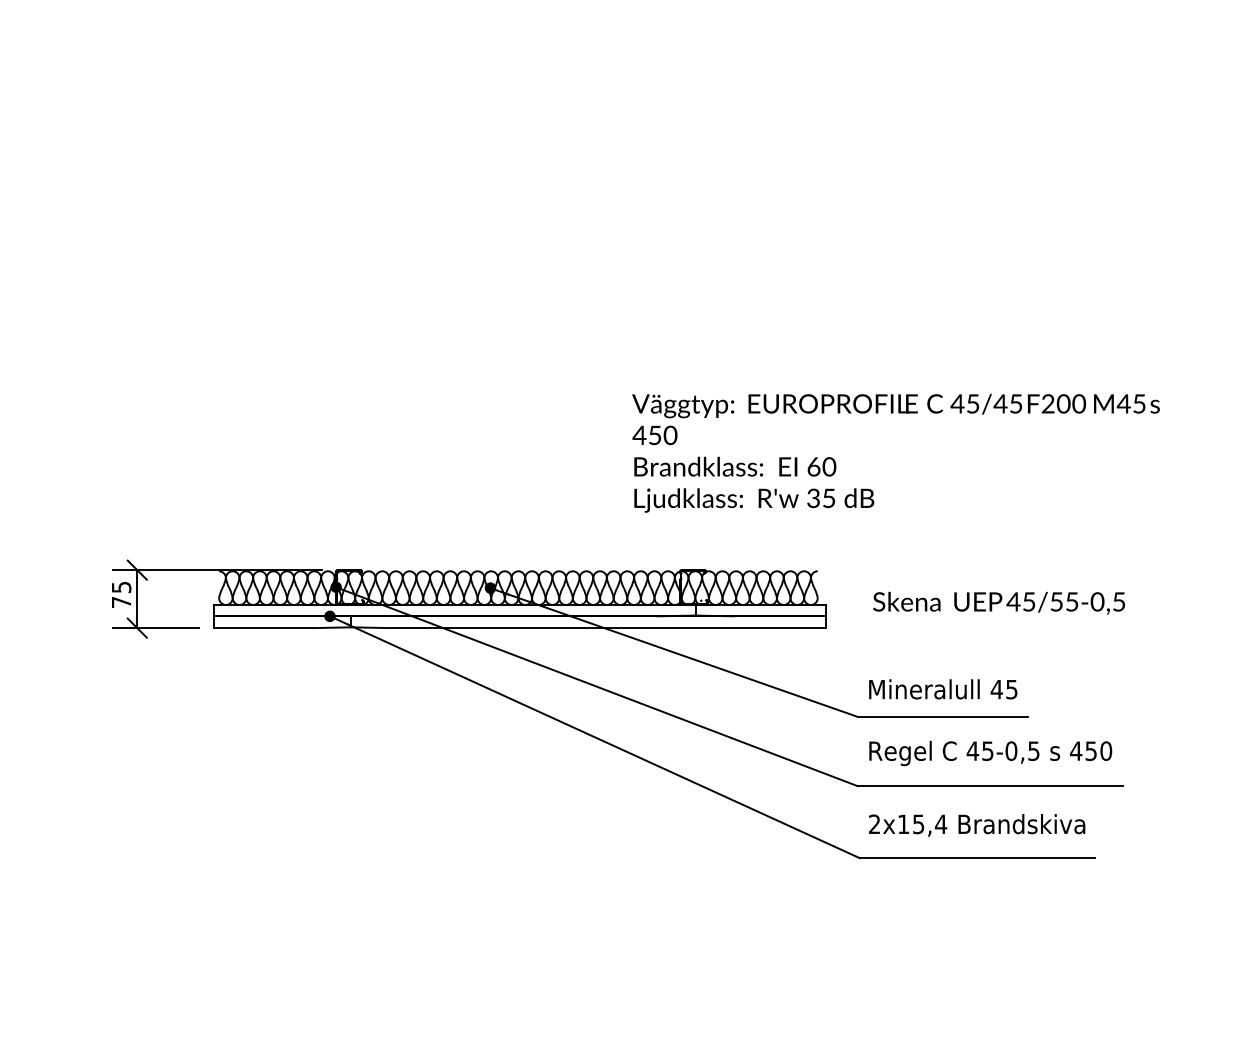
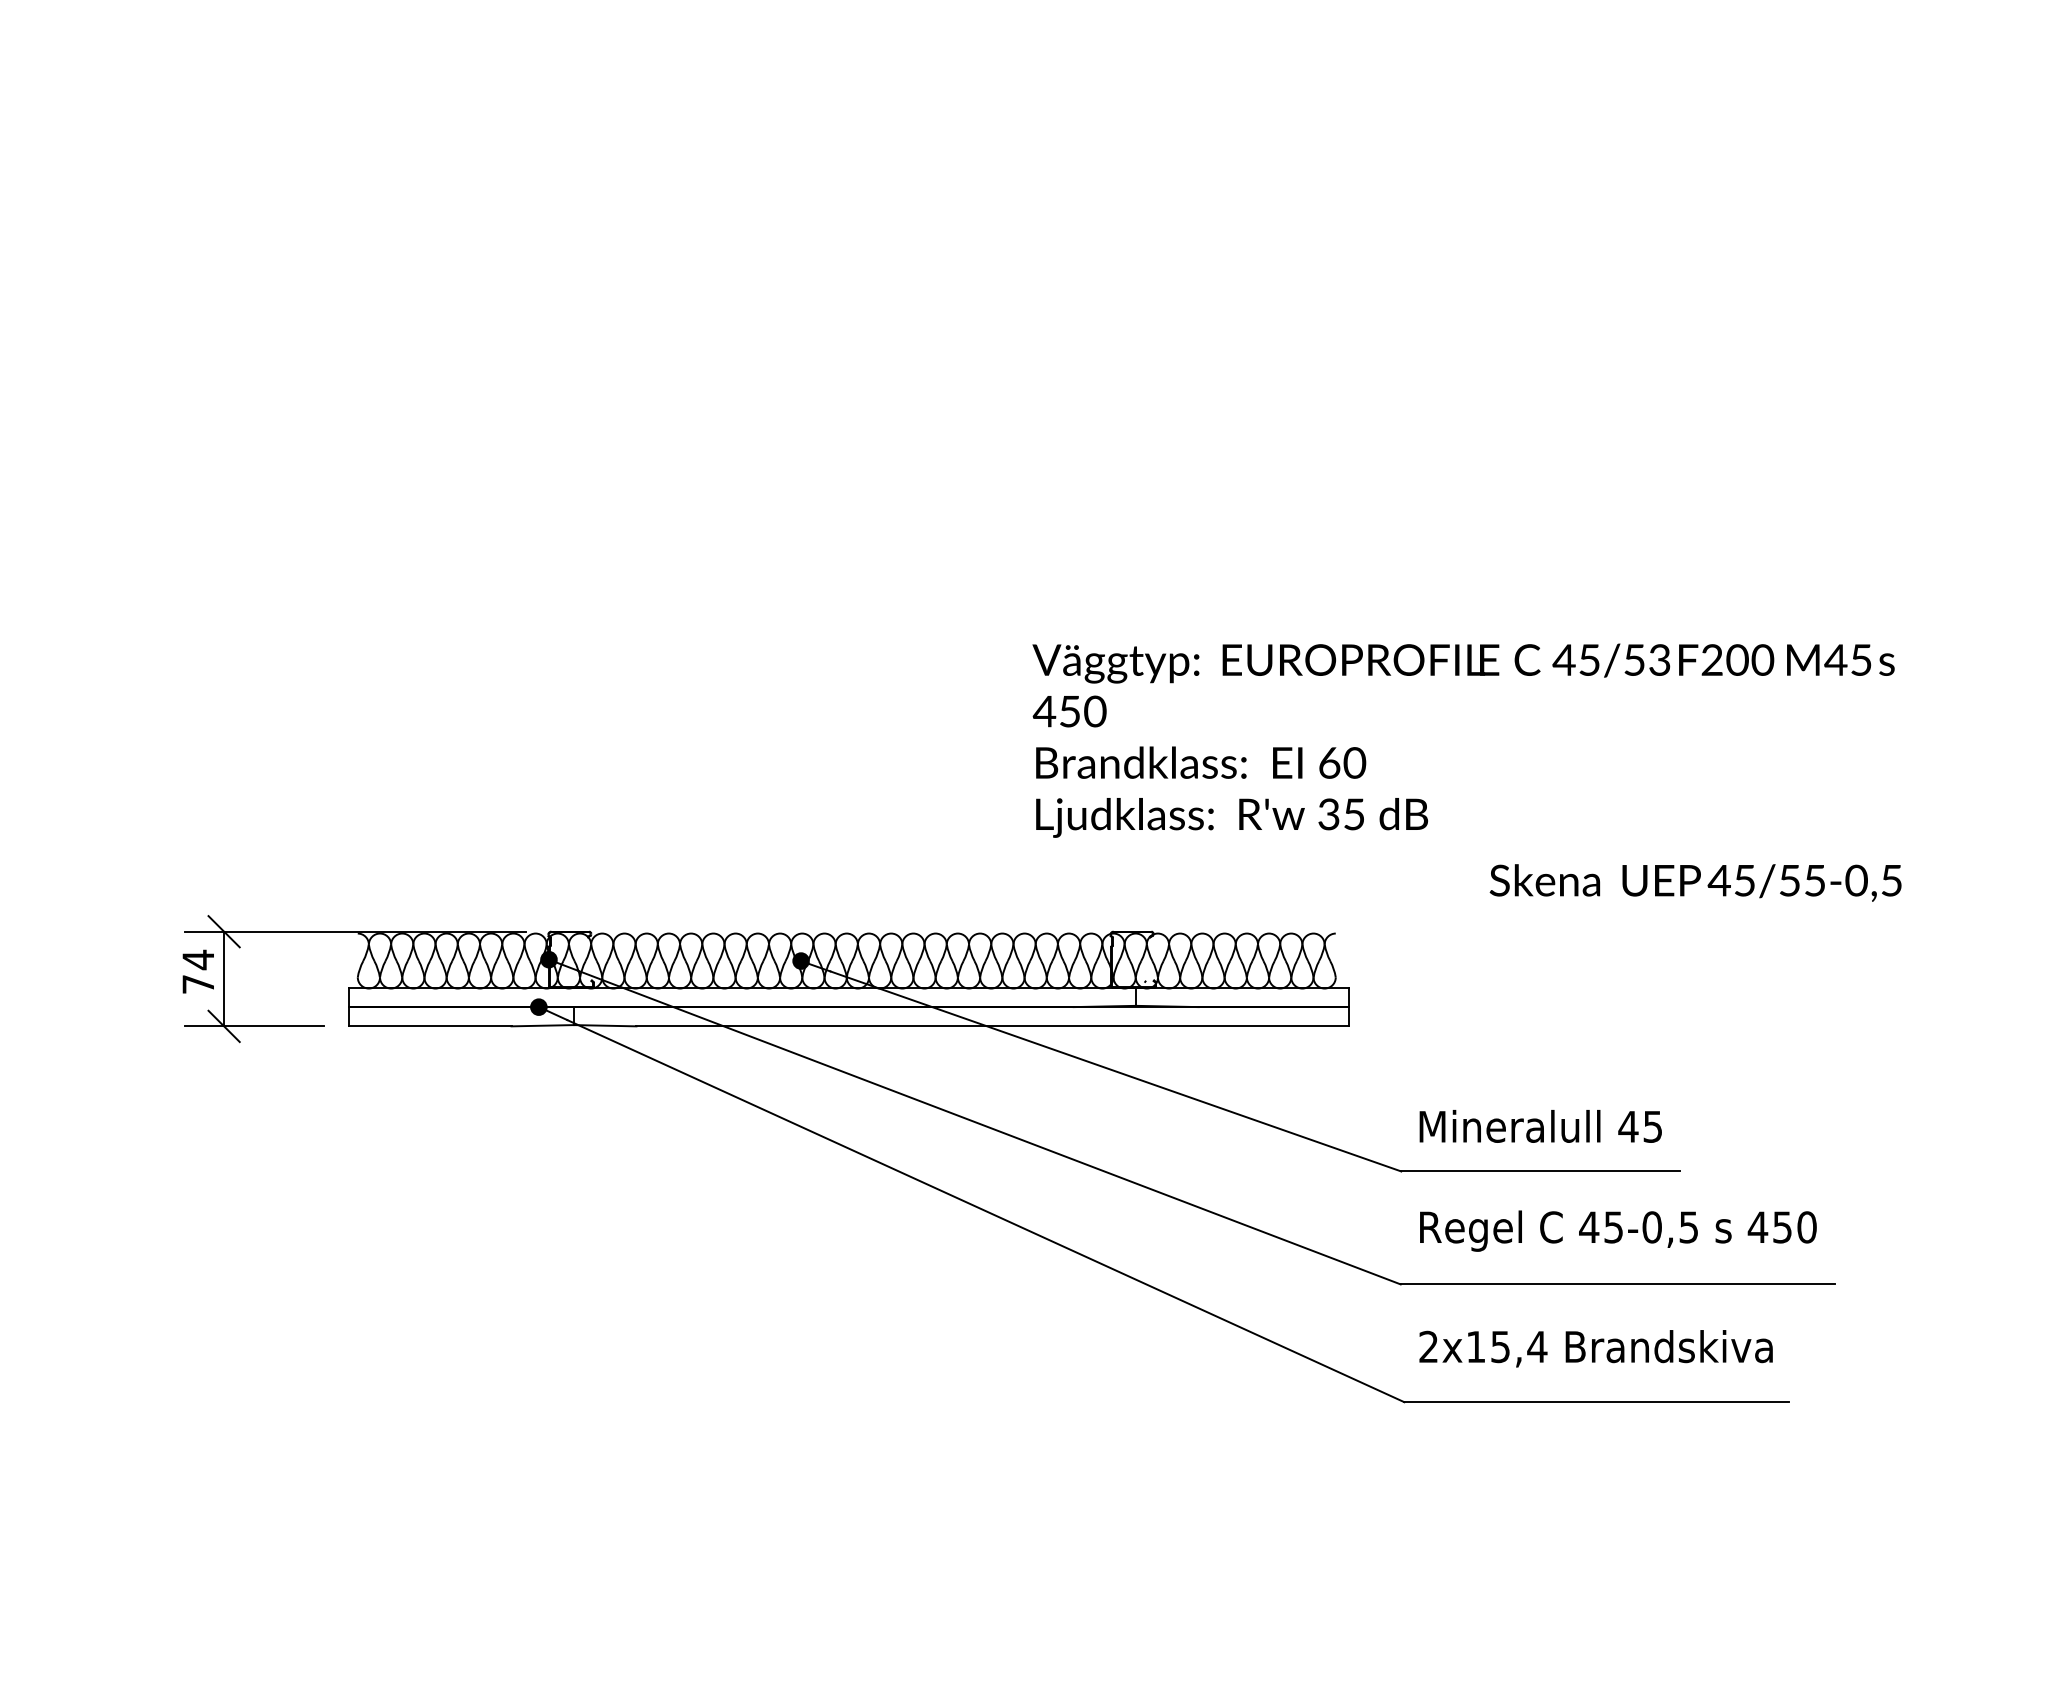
text: (1007, 403) -> (1645, 659), 45/45 -> 45/53
text: (121, 587) -> (198, 960), 75 -> 74
text: (998, 602) -> (1694, 881), moved

